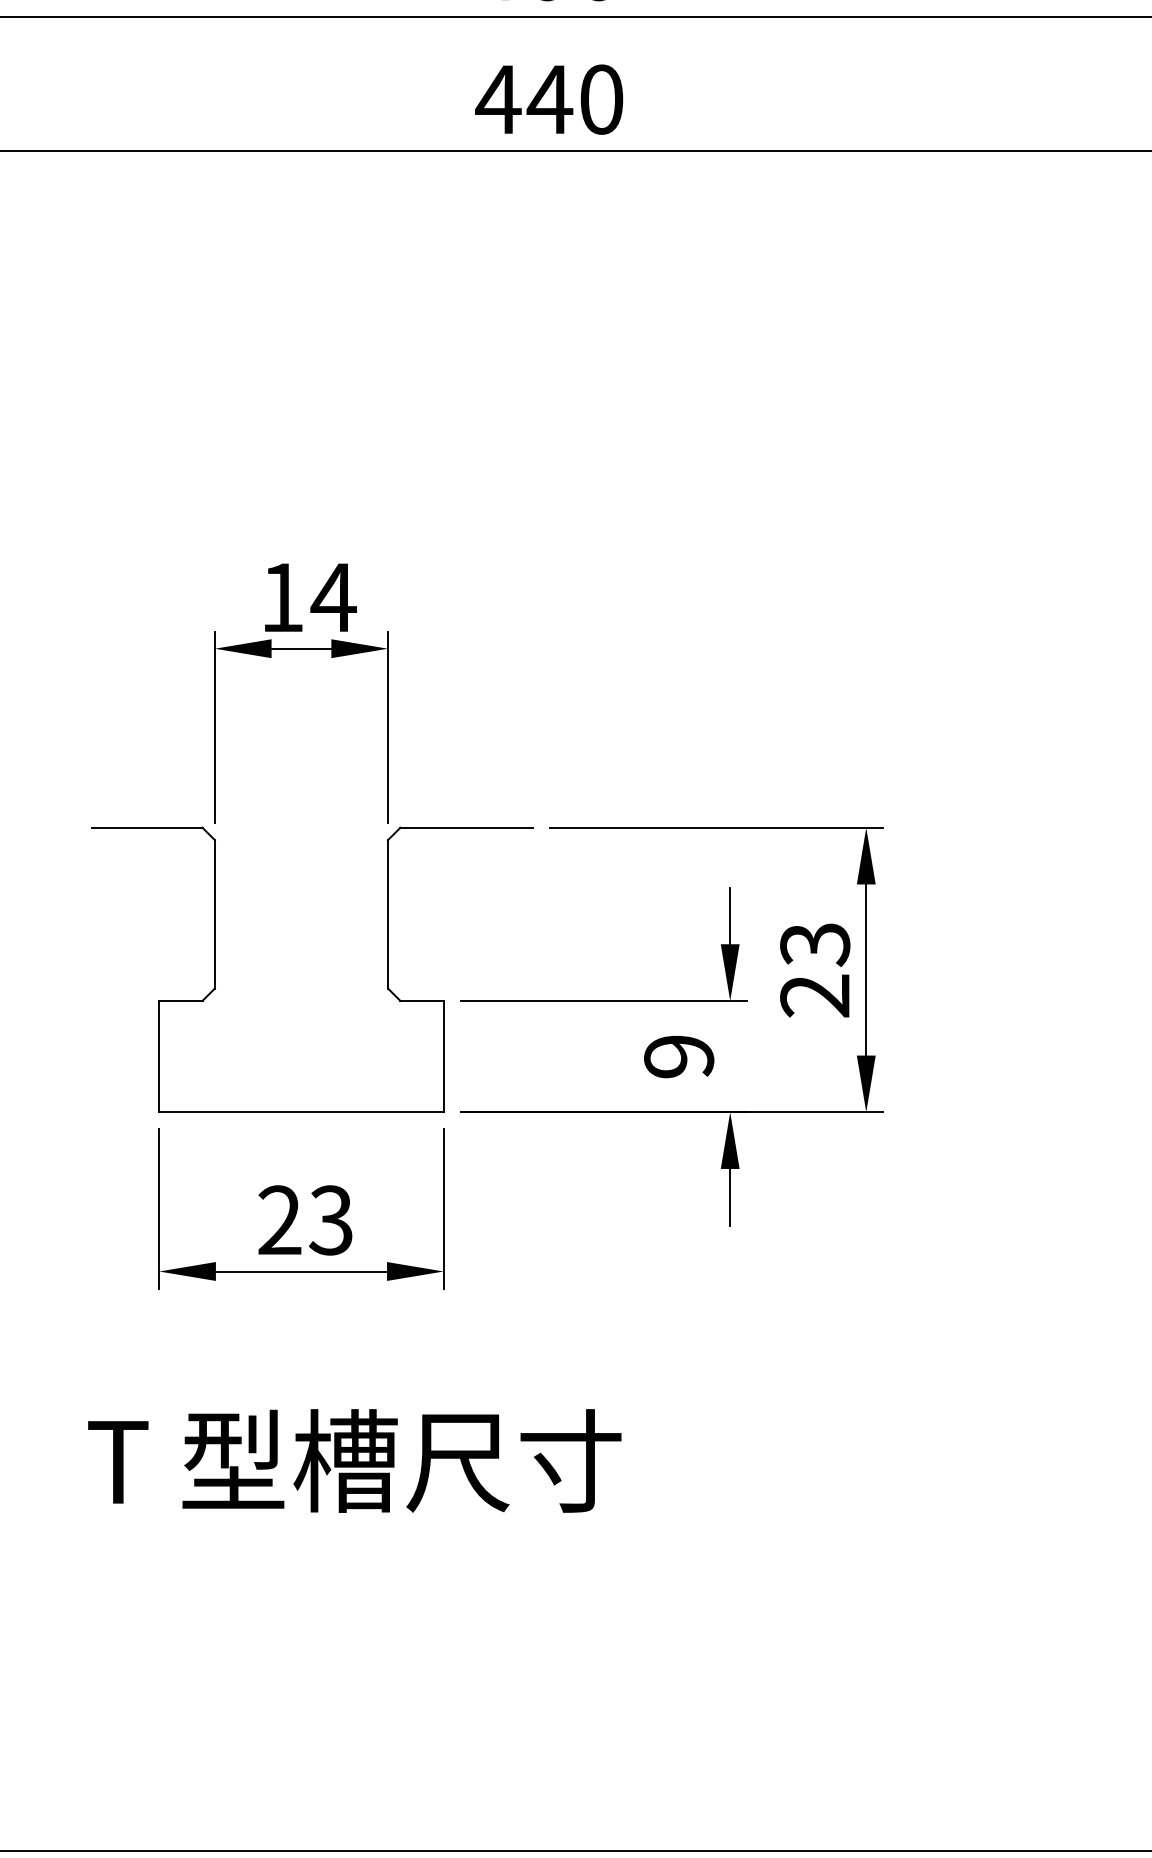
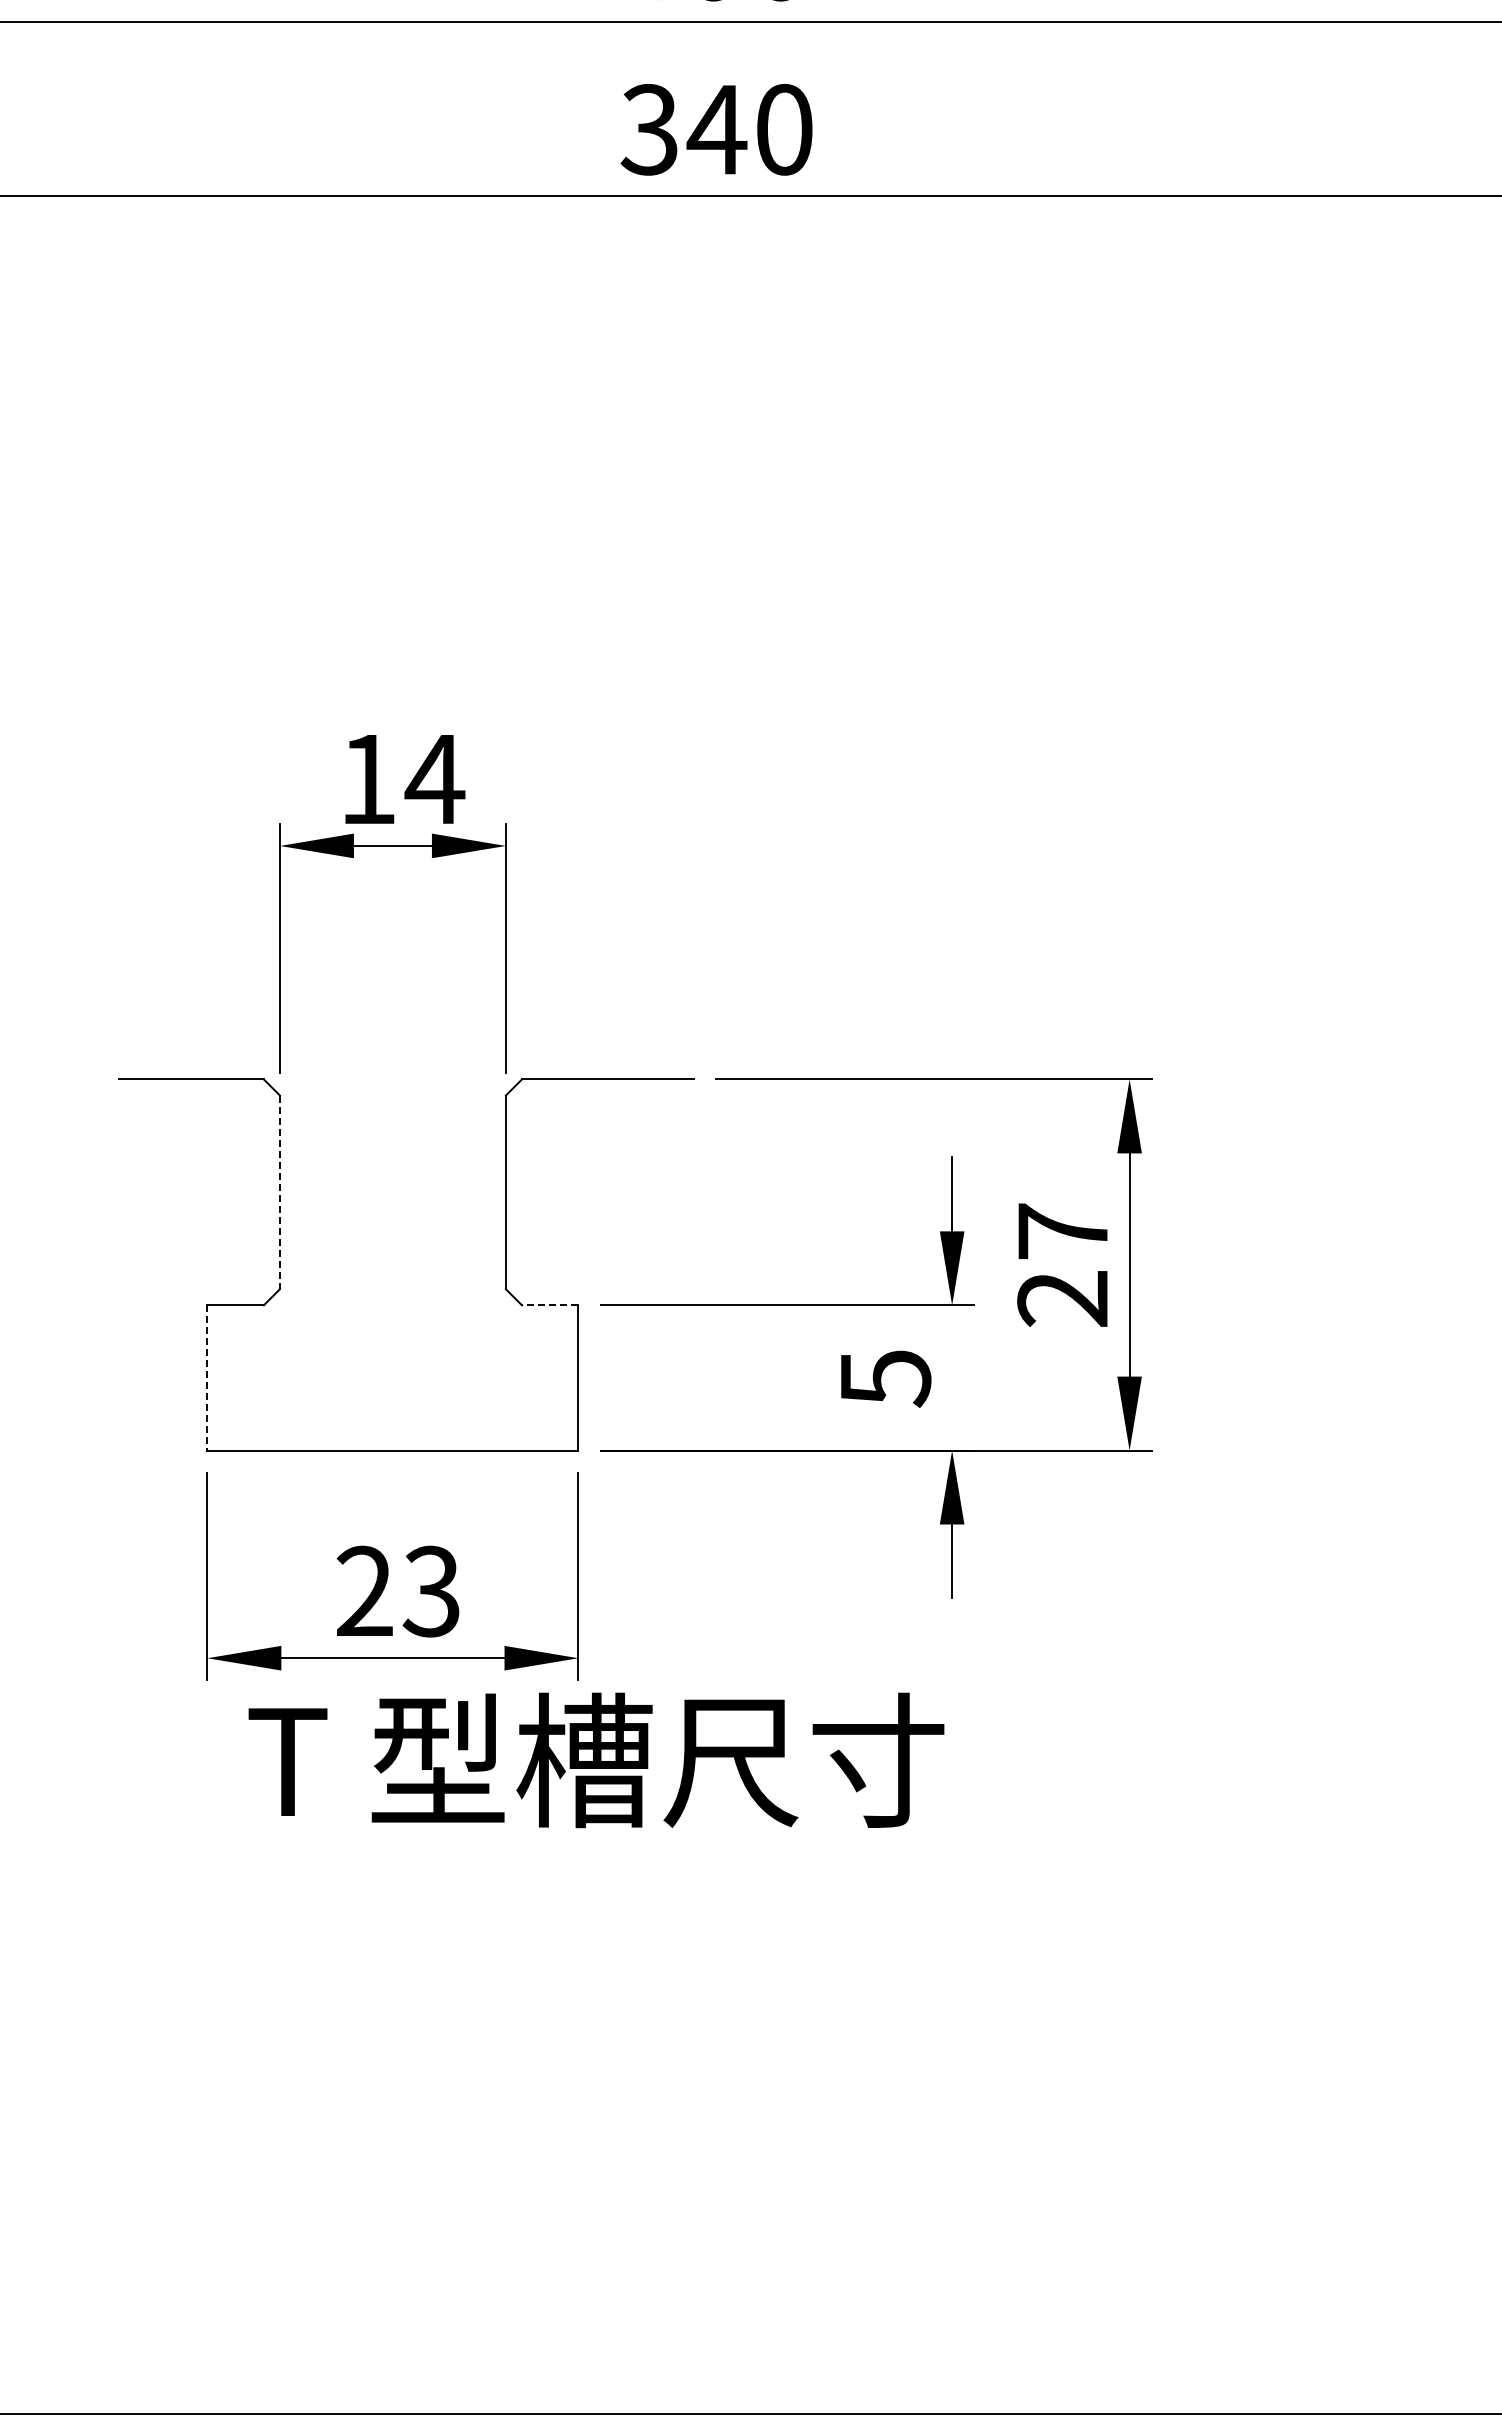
text: (498, 99) -> (649, 129), 440 -> 340
line: (214, 914) -> (279, 1192), solid -> dashed
text: (814, 945) -> (1062, 1232), 23 -> 27
line: (421, 1001) -> (549, 1305), solid -> dashed
line: (159, 1056) -> (207, 1377), solid -> dashed
text: (679, 1057) -> (885, 1378), 9 -> 5
text: (354, 1461) -> (596, 1760), moved

